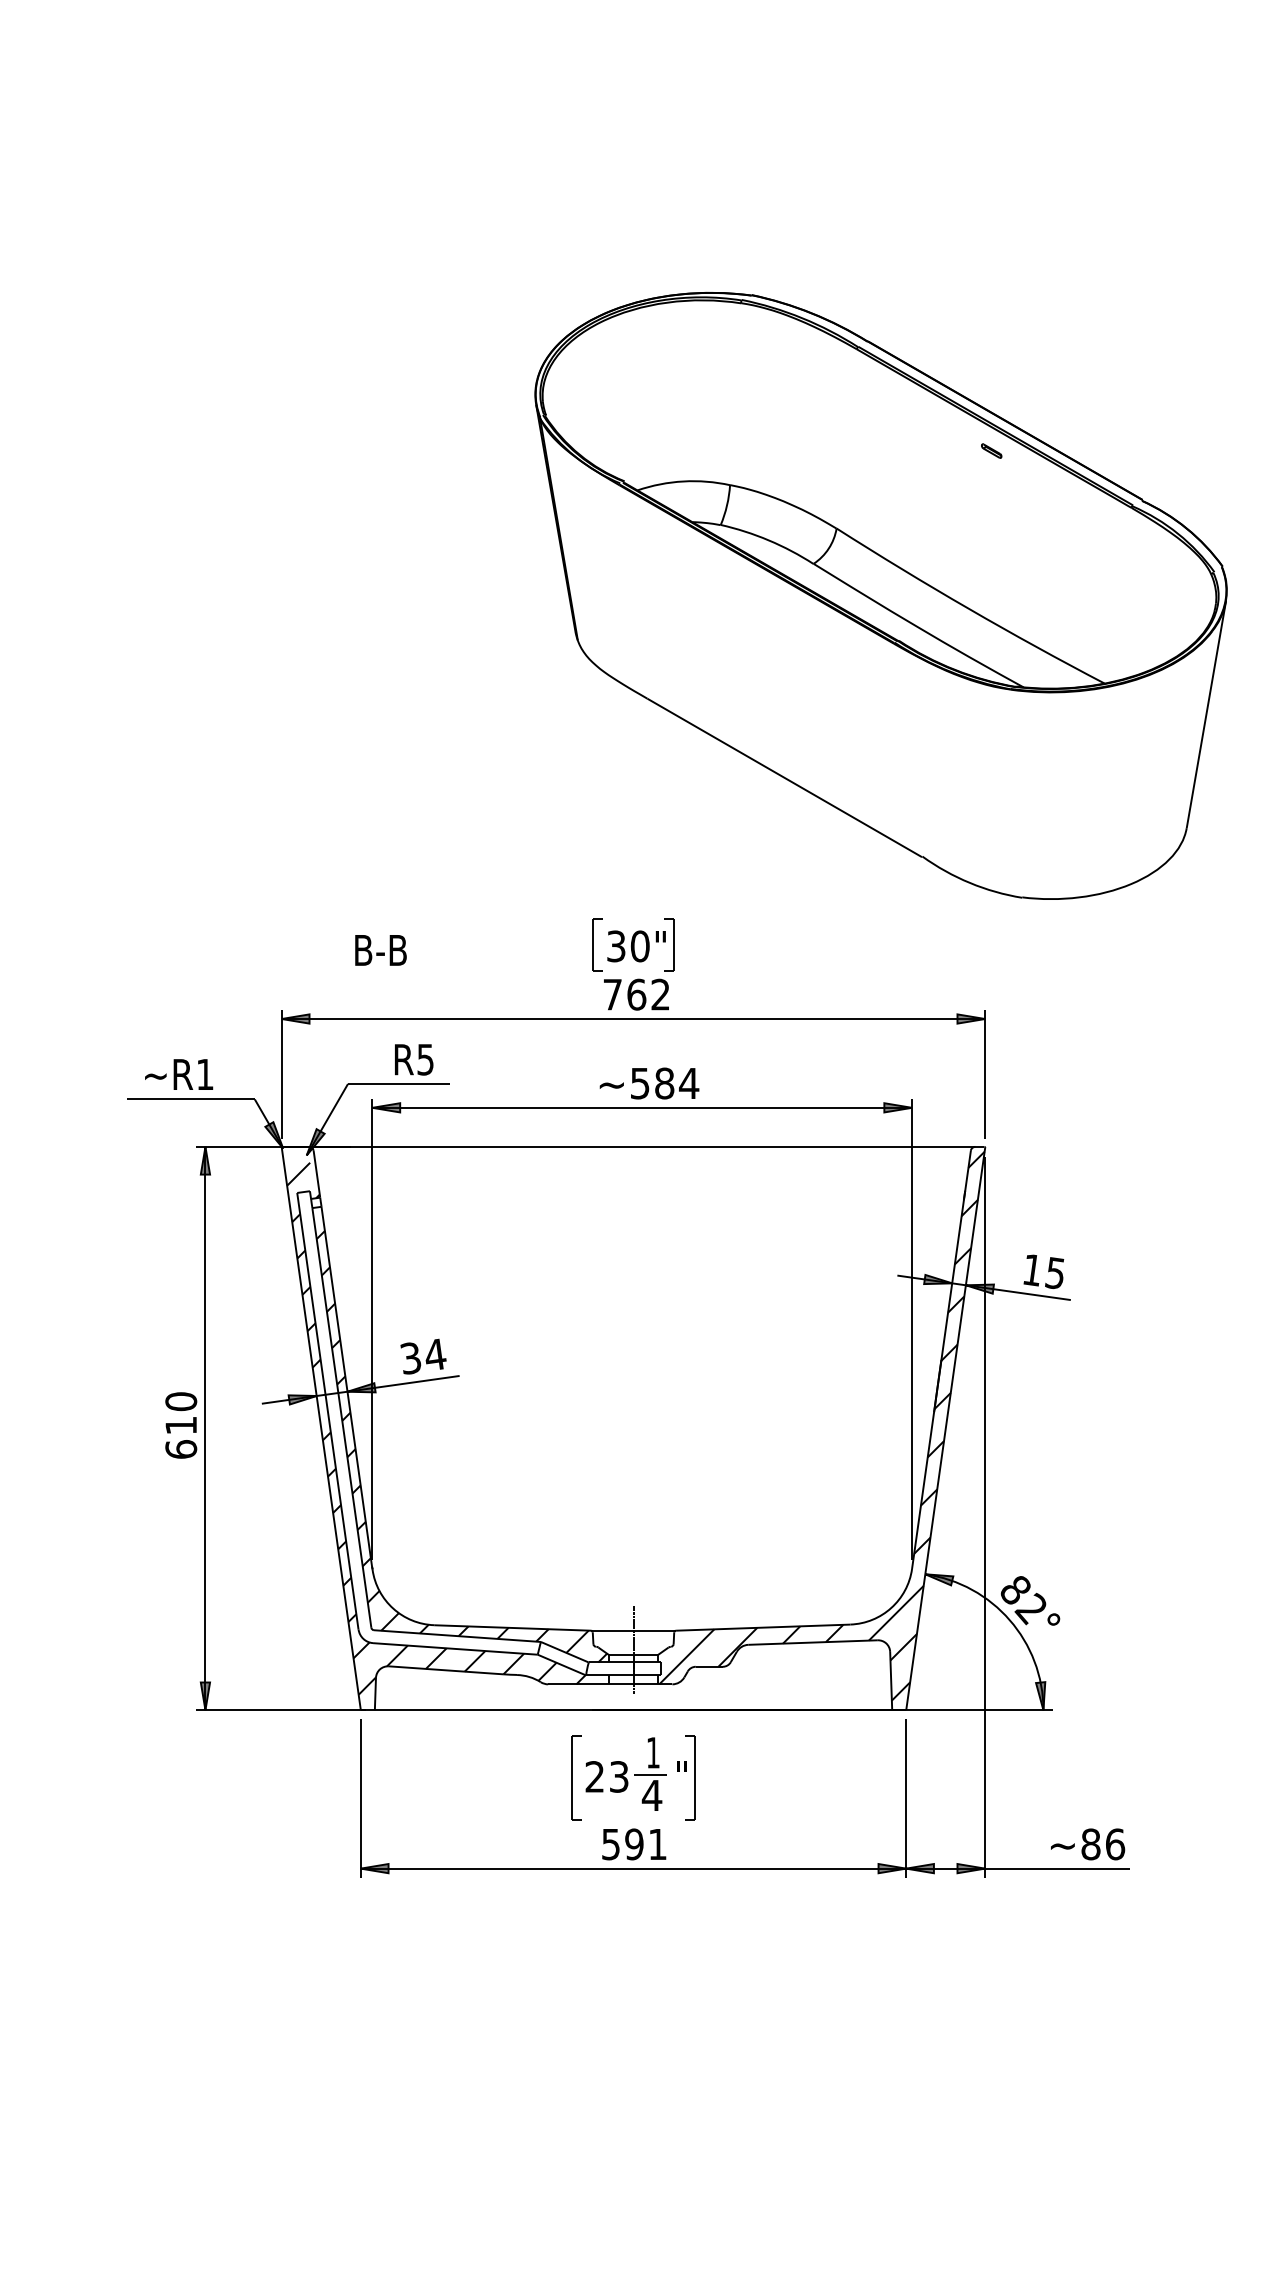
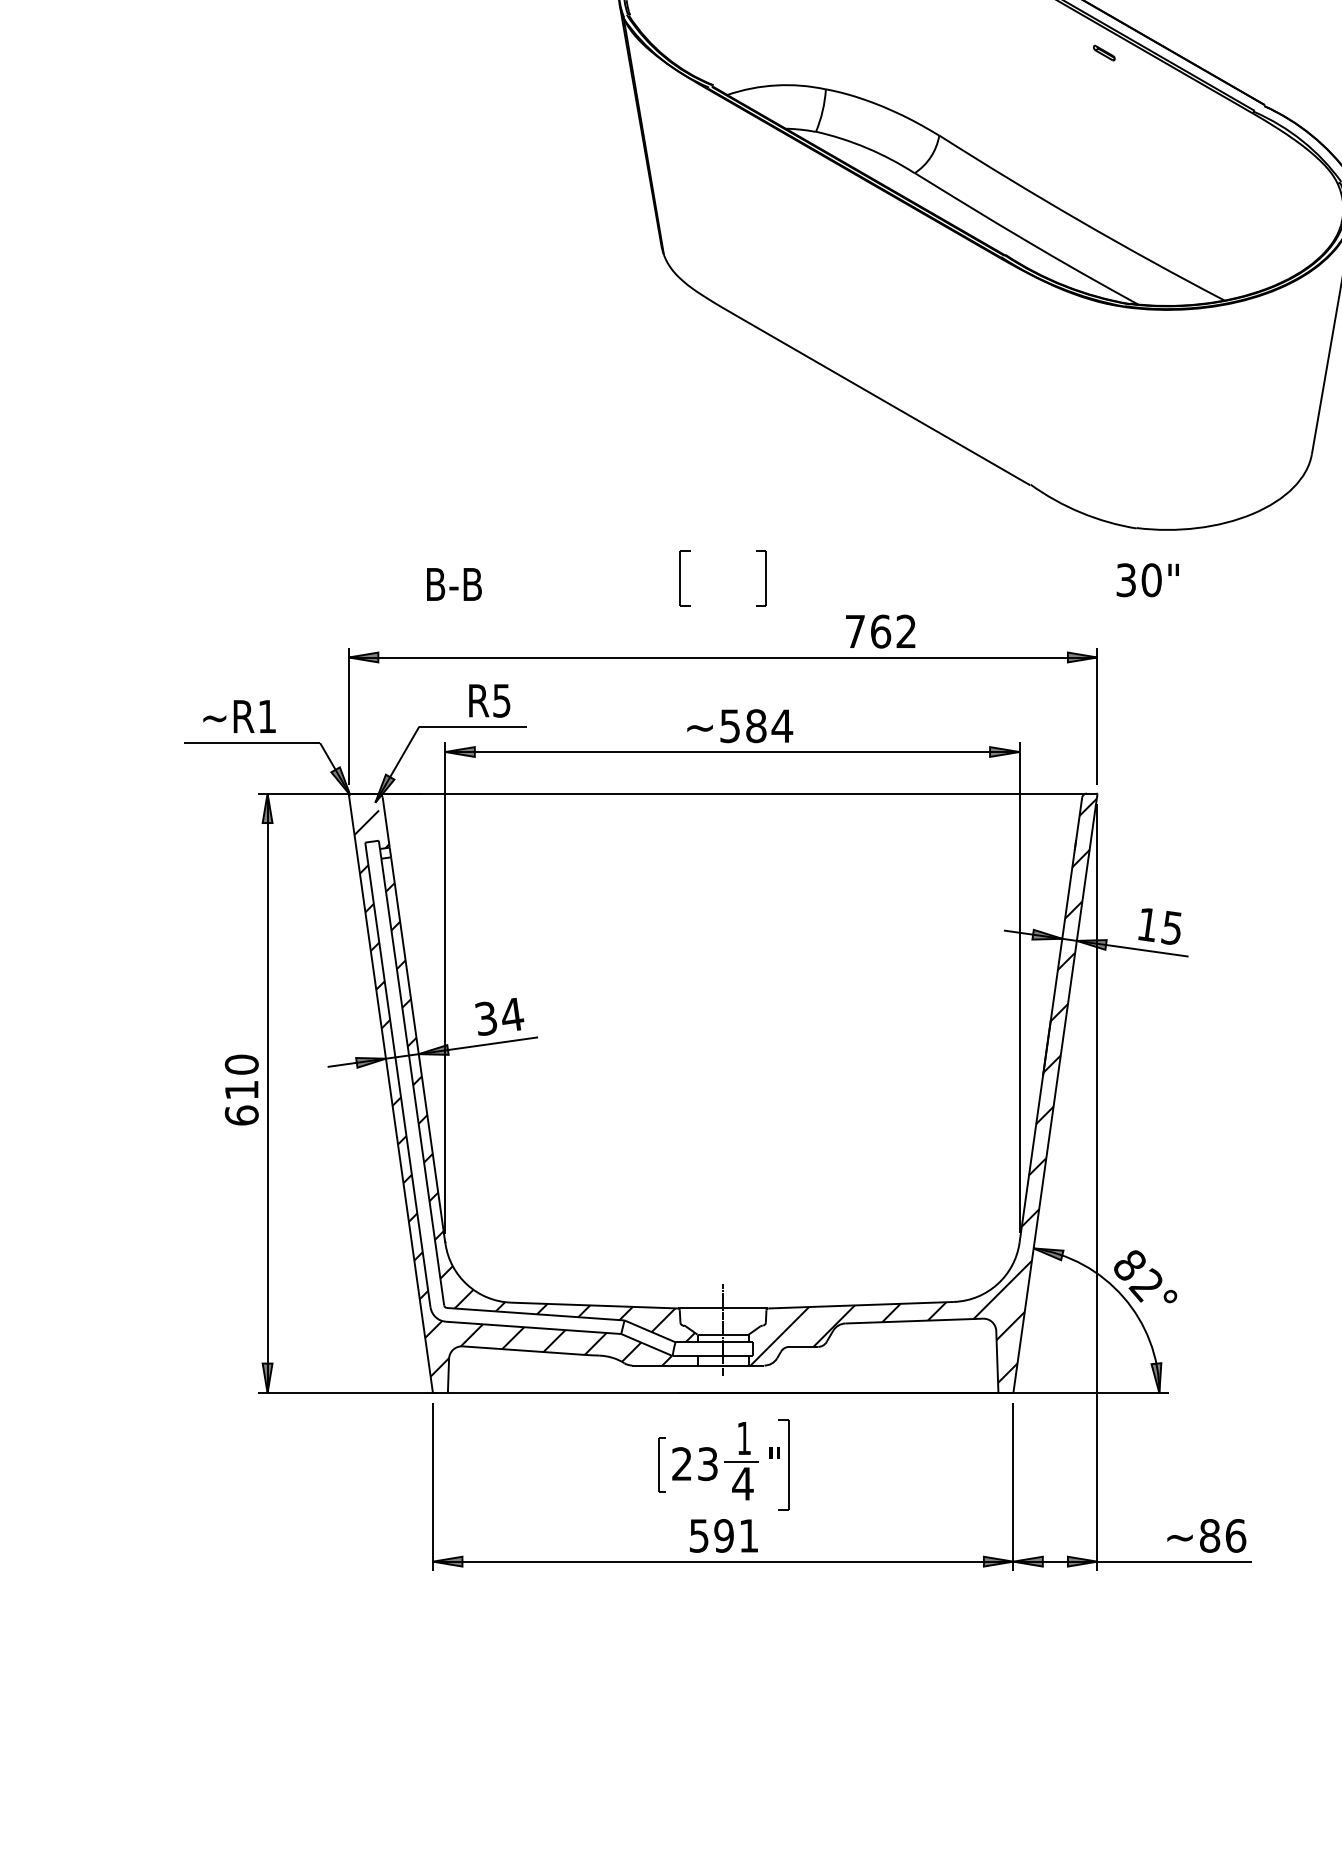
text: (636, 946) -> (1147, 580), moved
text: (636, 994) -> (880, 631), moved
part: (576, 1777) -> (662, 1464), size x0.6

